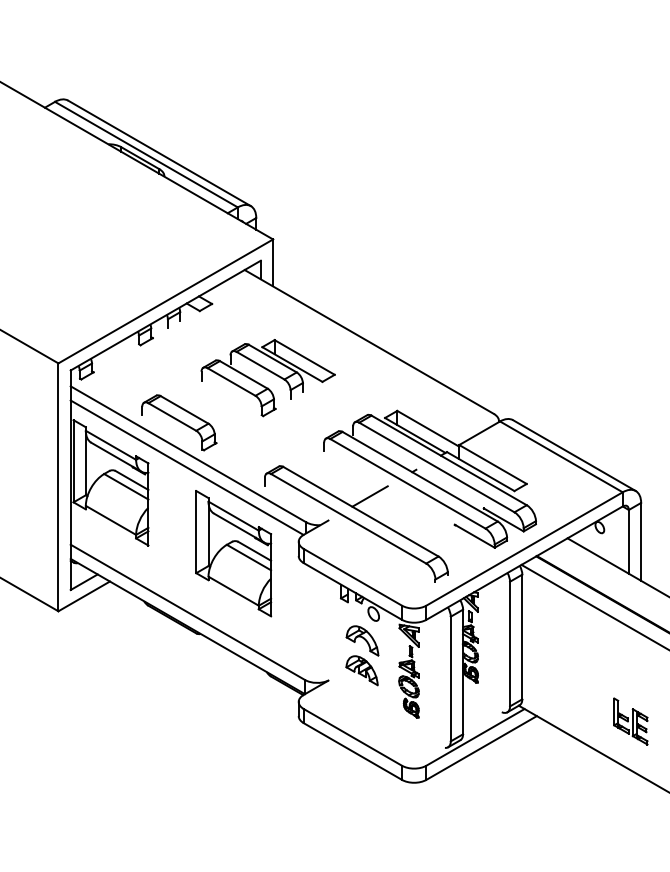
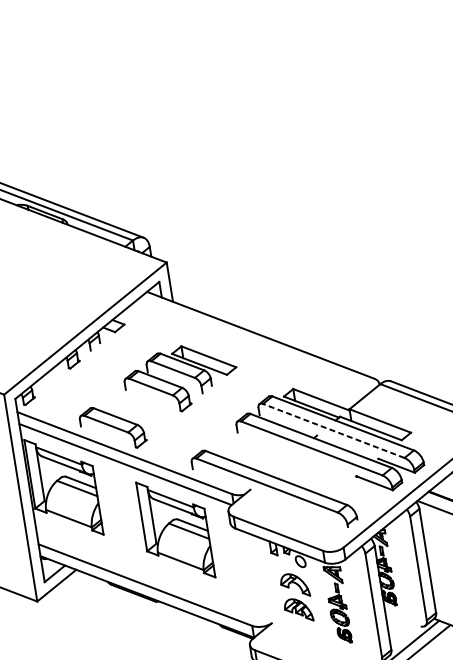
line: (436, 467) -> (333, 431), solid -> dashed
line: (369, 496) -> (281, 464), removed

